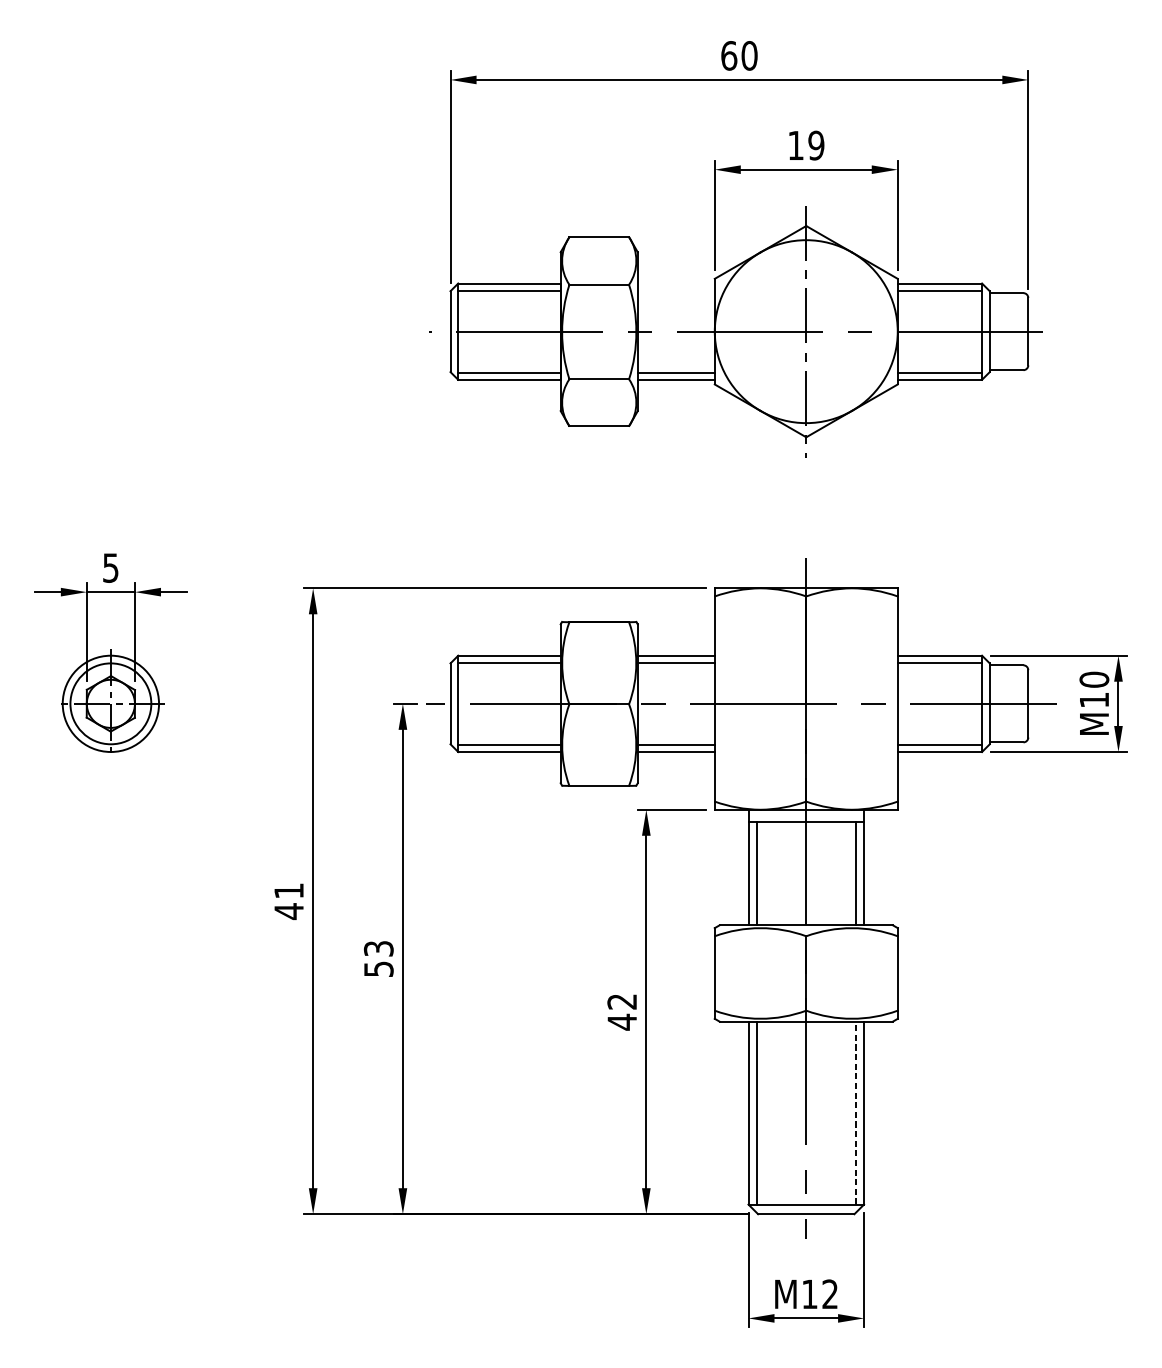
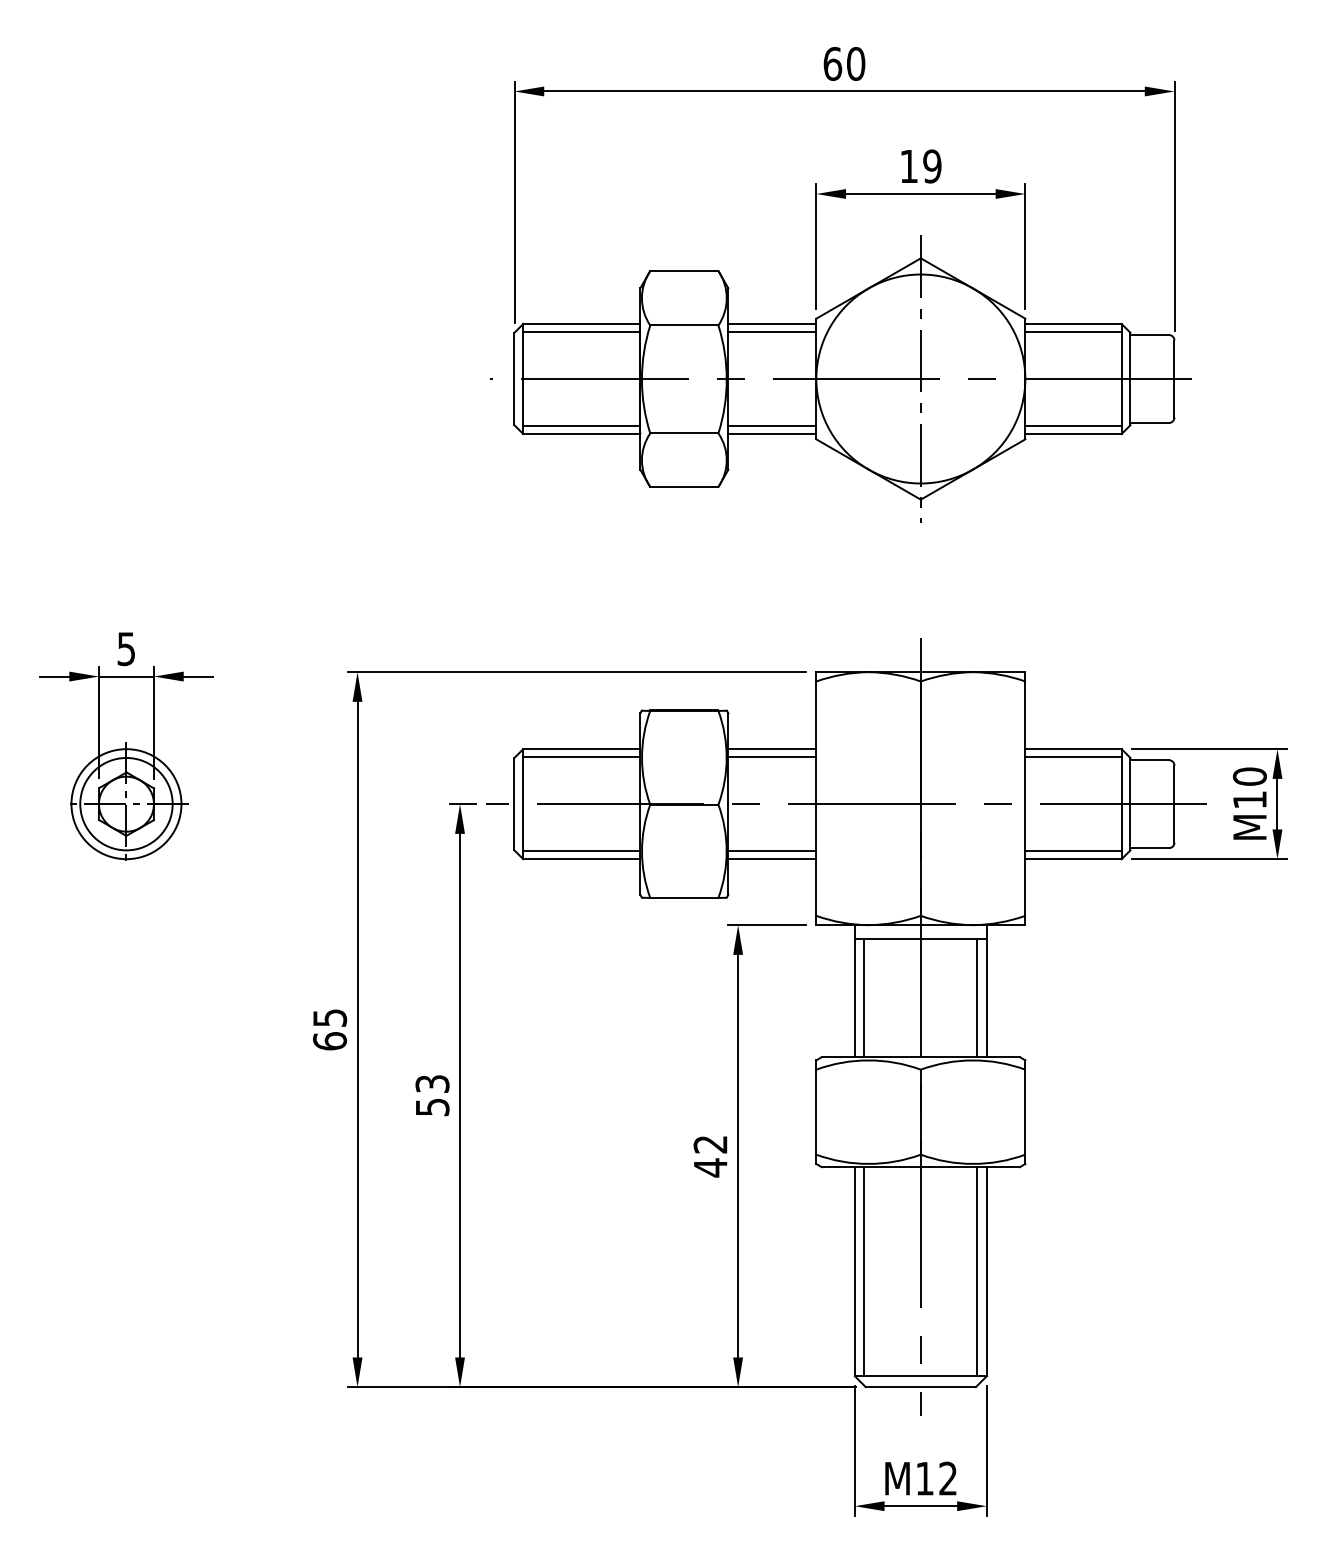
line: (676, 283) -> (772, 324), added
line: (676, 290) -> (772, 332), added
text: (289, 901) -> (330, 1030), 41 -> 65
line: (855, 1112) -> (977, 1271), dashed -> solid

